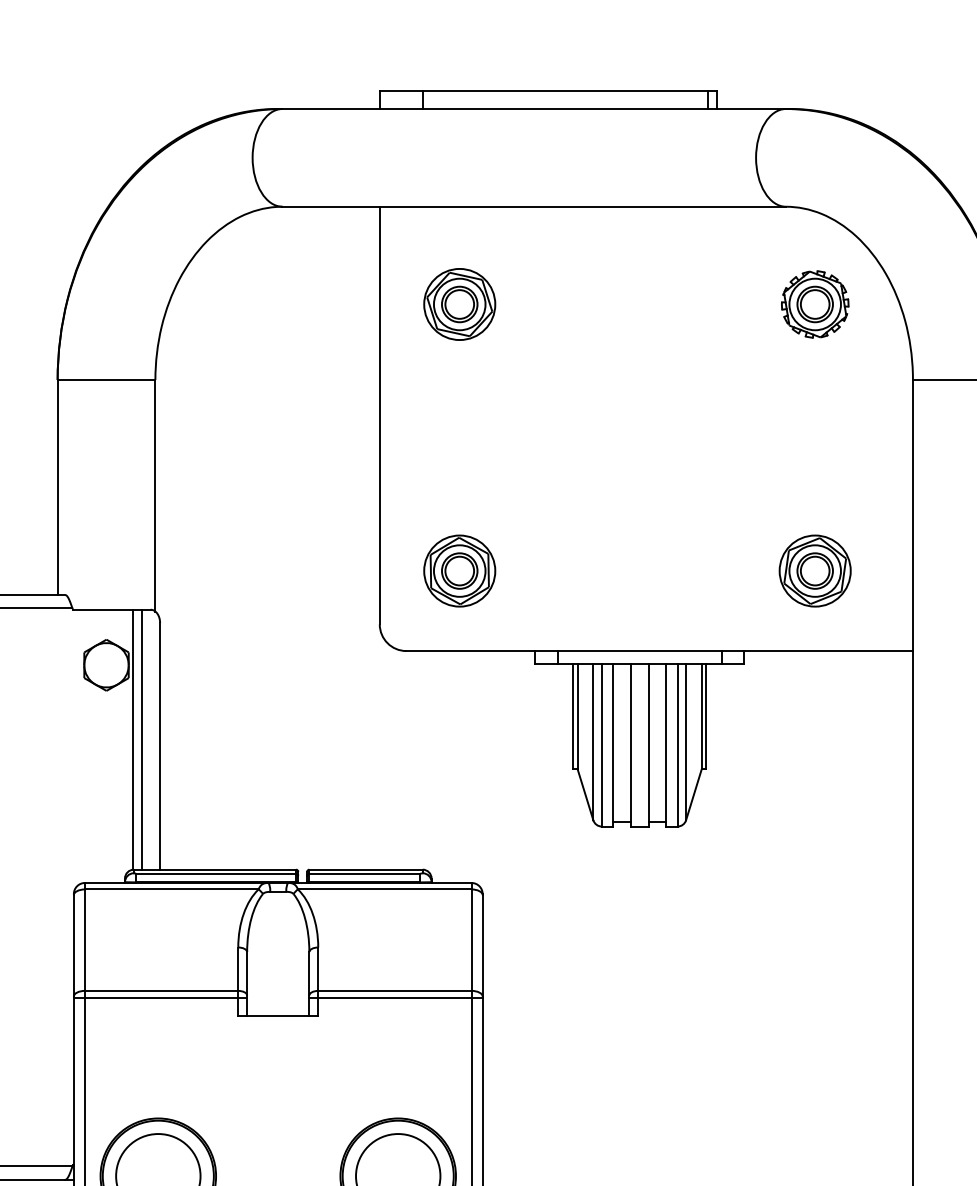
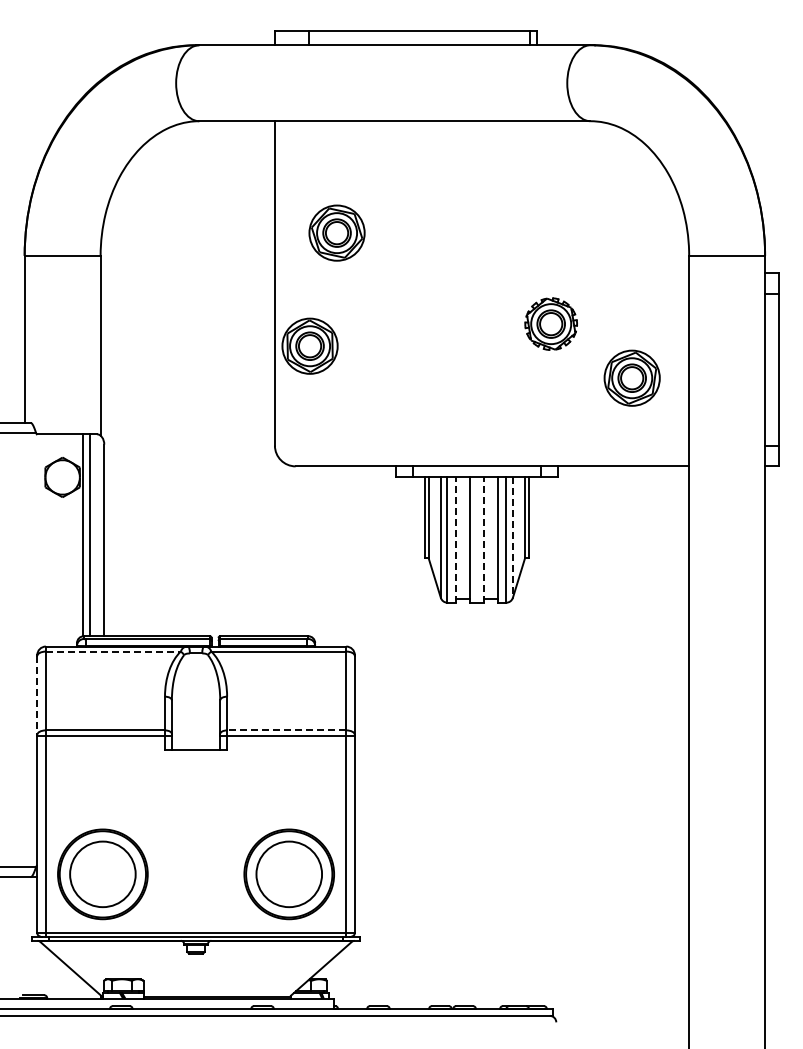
part: (459, 303) -> (336, 232), moved
part: (814, 303) -> (550, 323), moved
part: (459, 570) -> (309, 345), moved
part: (814, 570) -> (631, 377), moved
line: (685, 742) -> (512, 537), solid -> dashed
line: (613, 745) -> (456, 539), solid -> dashed
line: (648, 745) -> (483, 539), solid -> dashed
line: (171, 889) -> (113, 651), solid -> dashed
line: (74, 945) -> (37, 695), solid -> dashed
line: (394, 991) -> (286, 730), solid -> dashed

